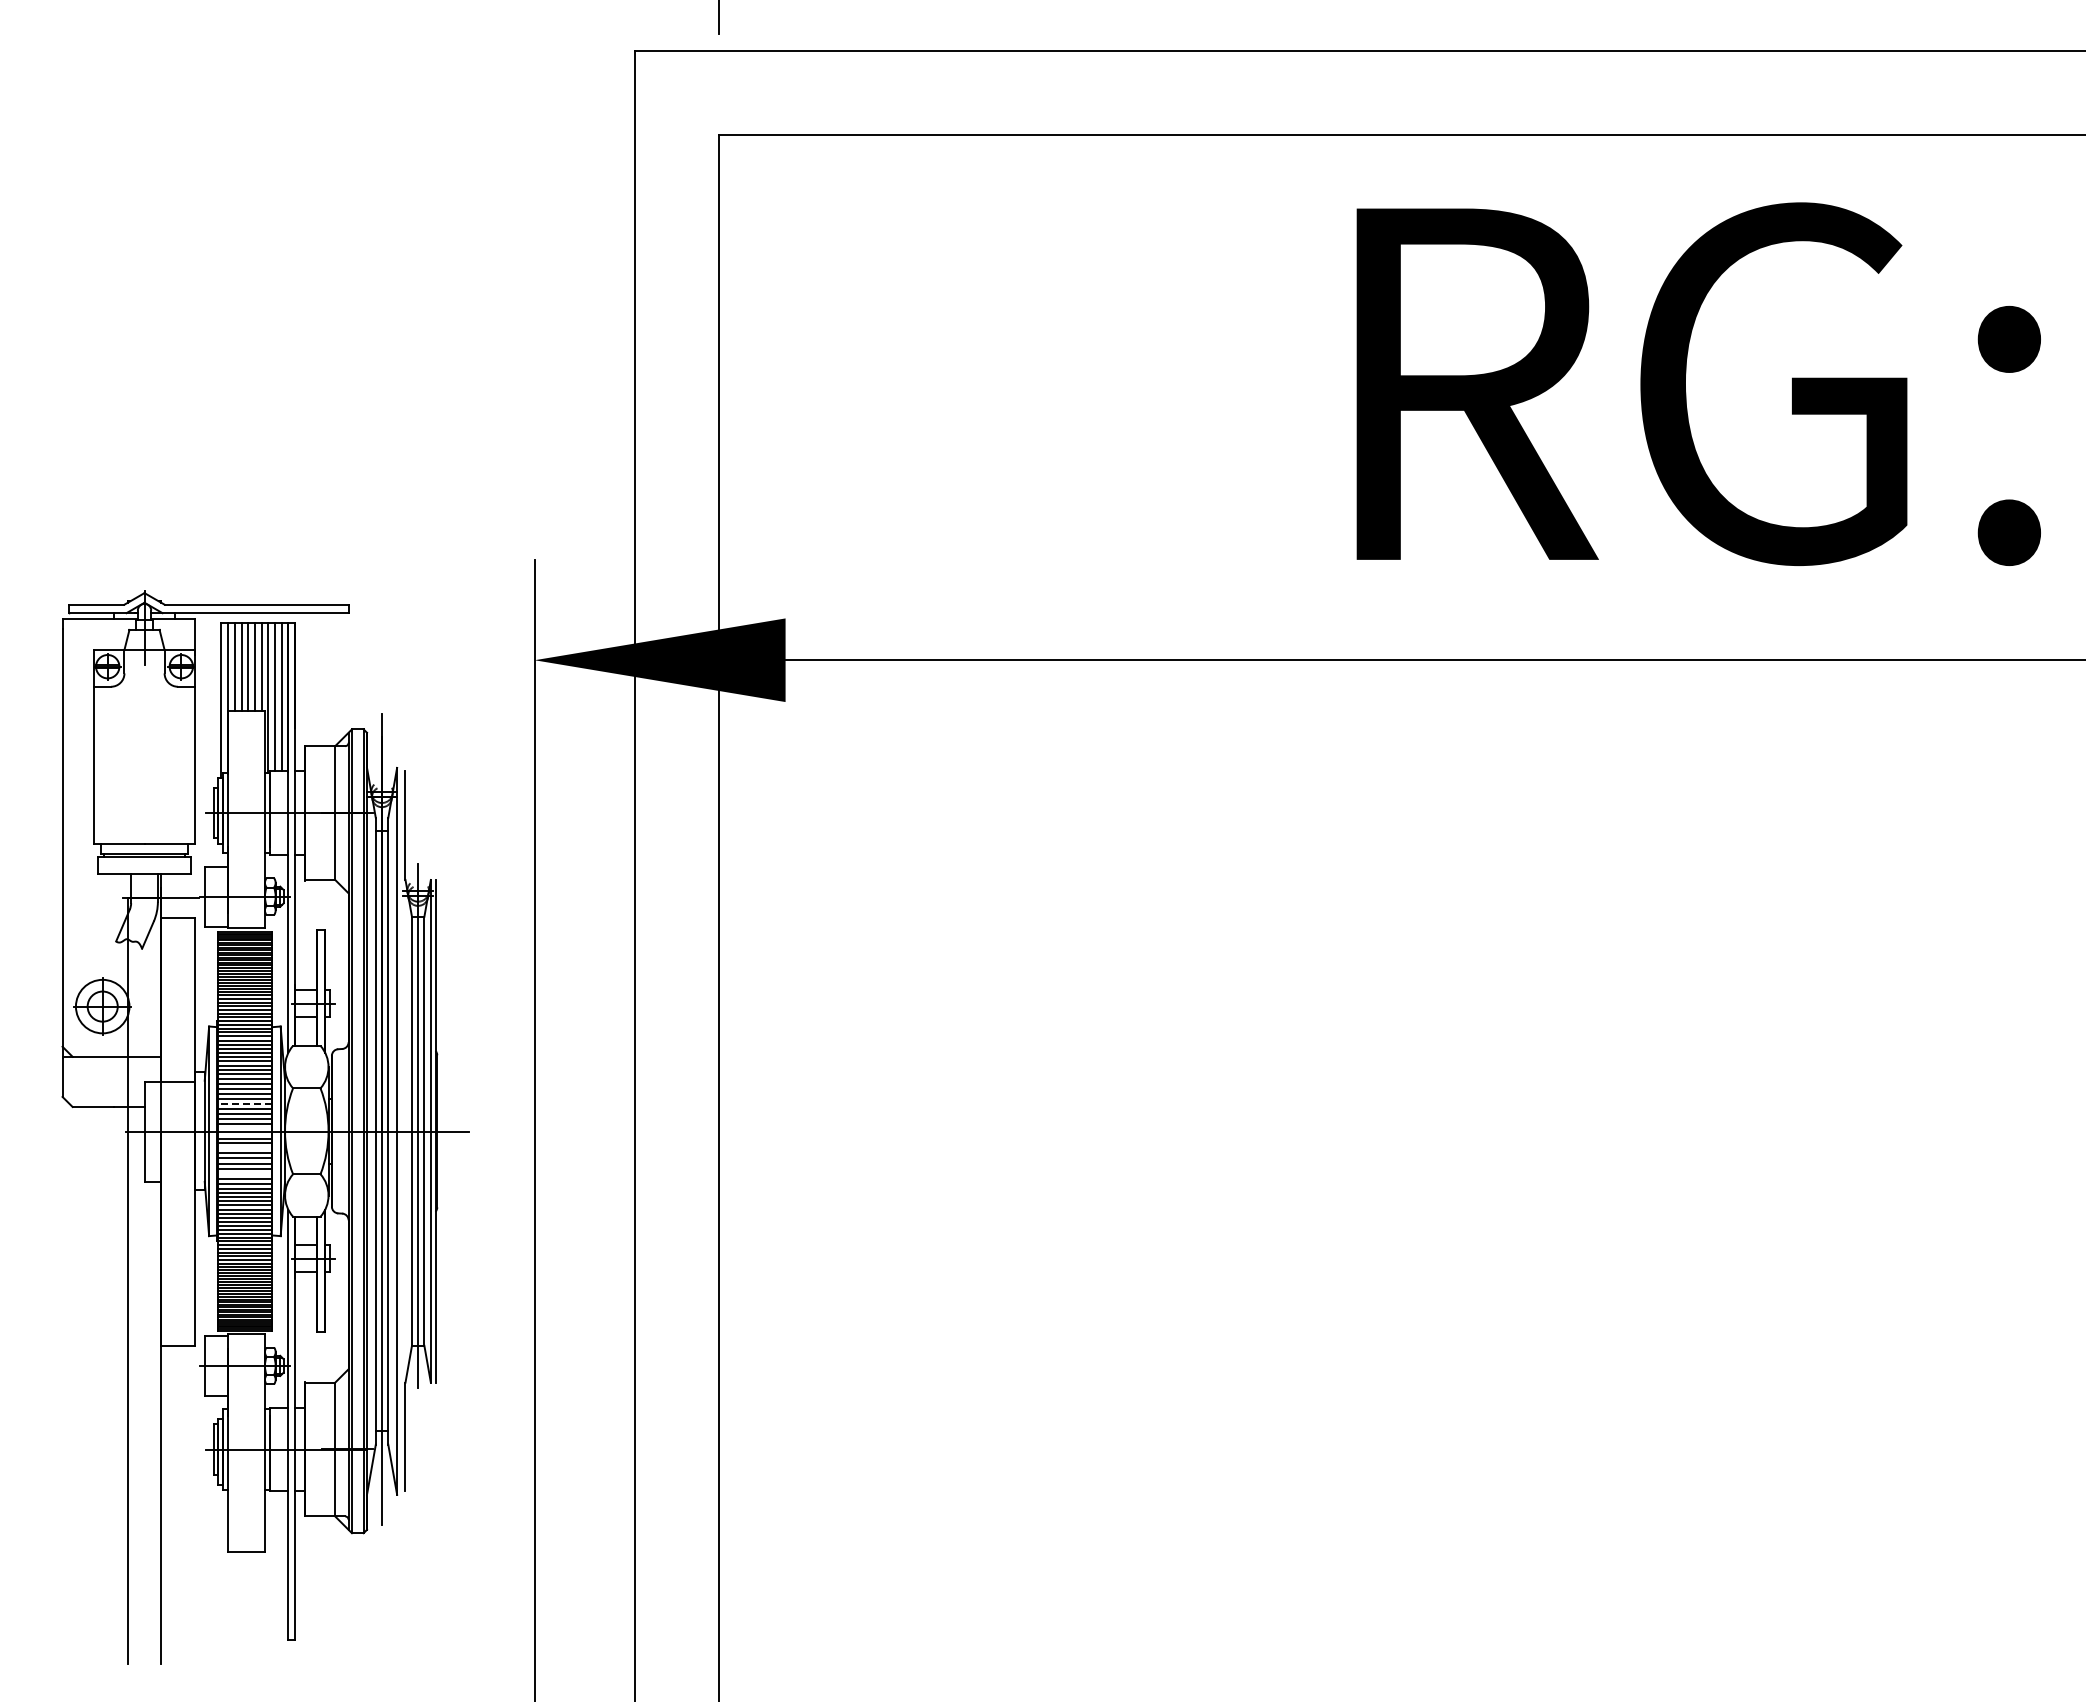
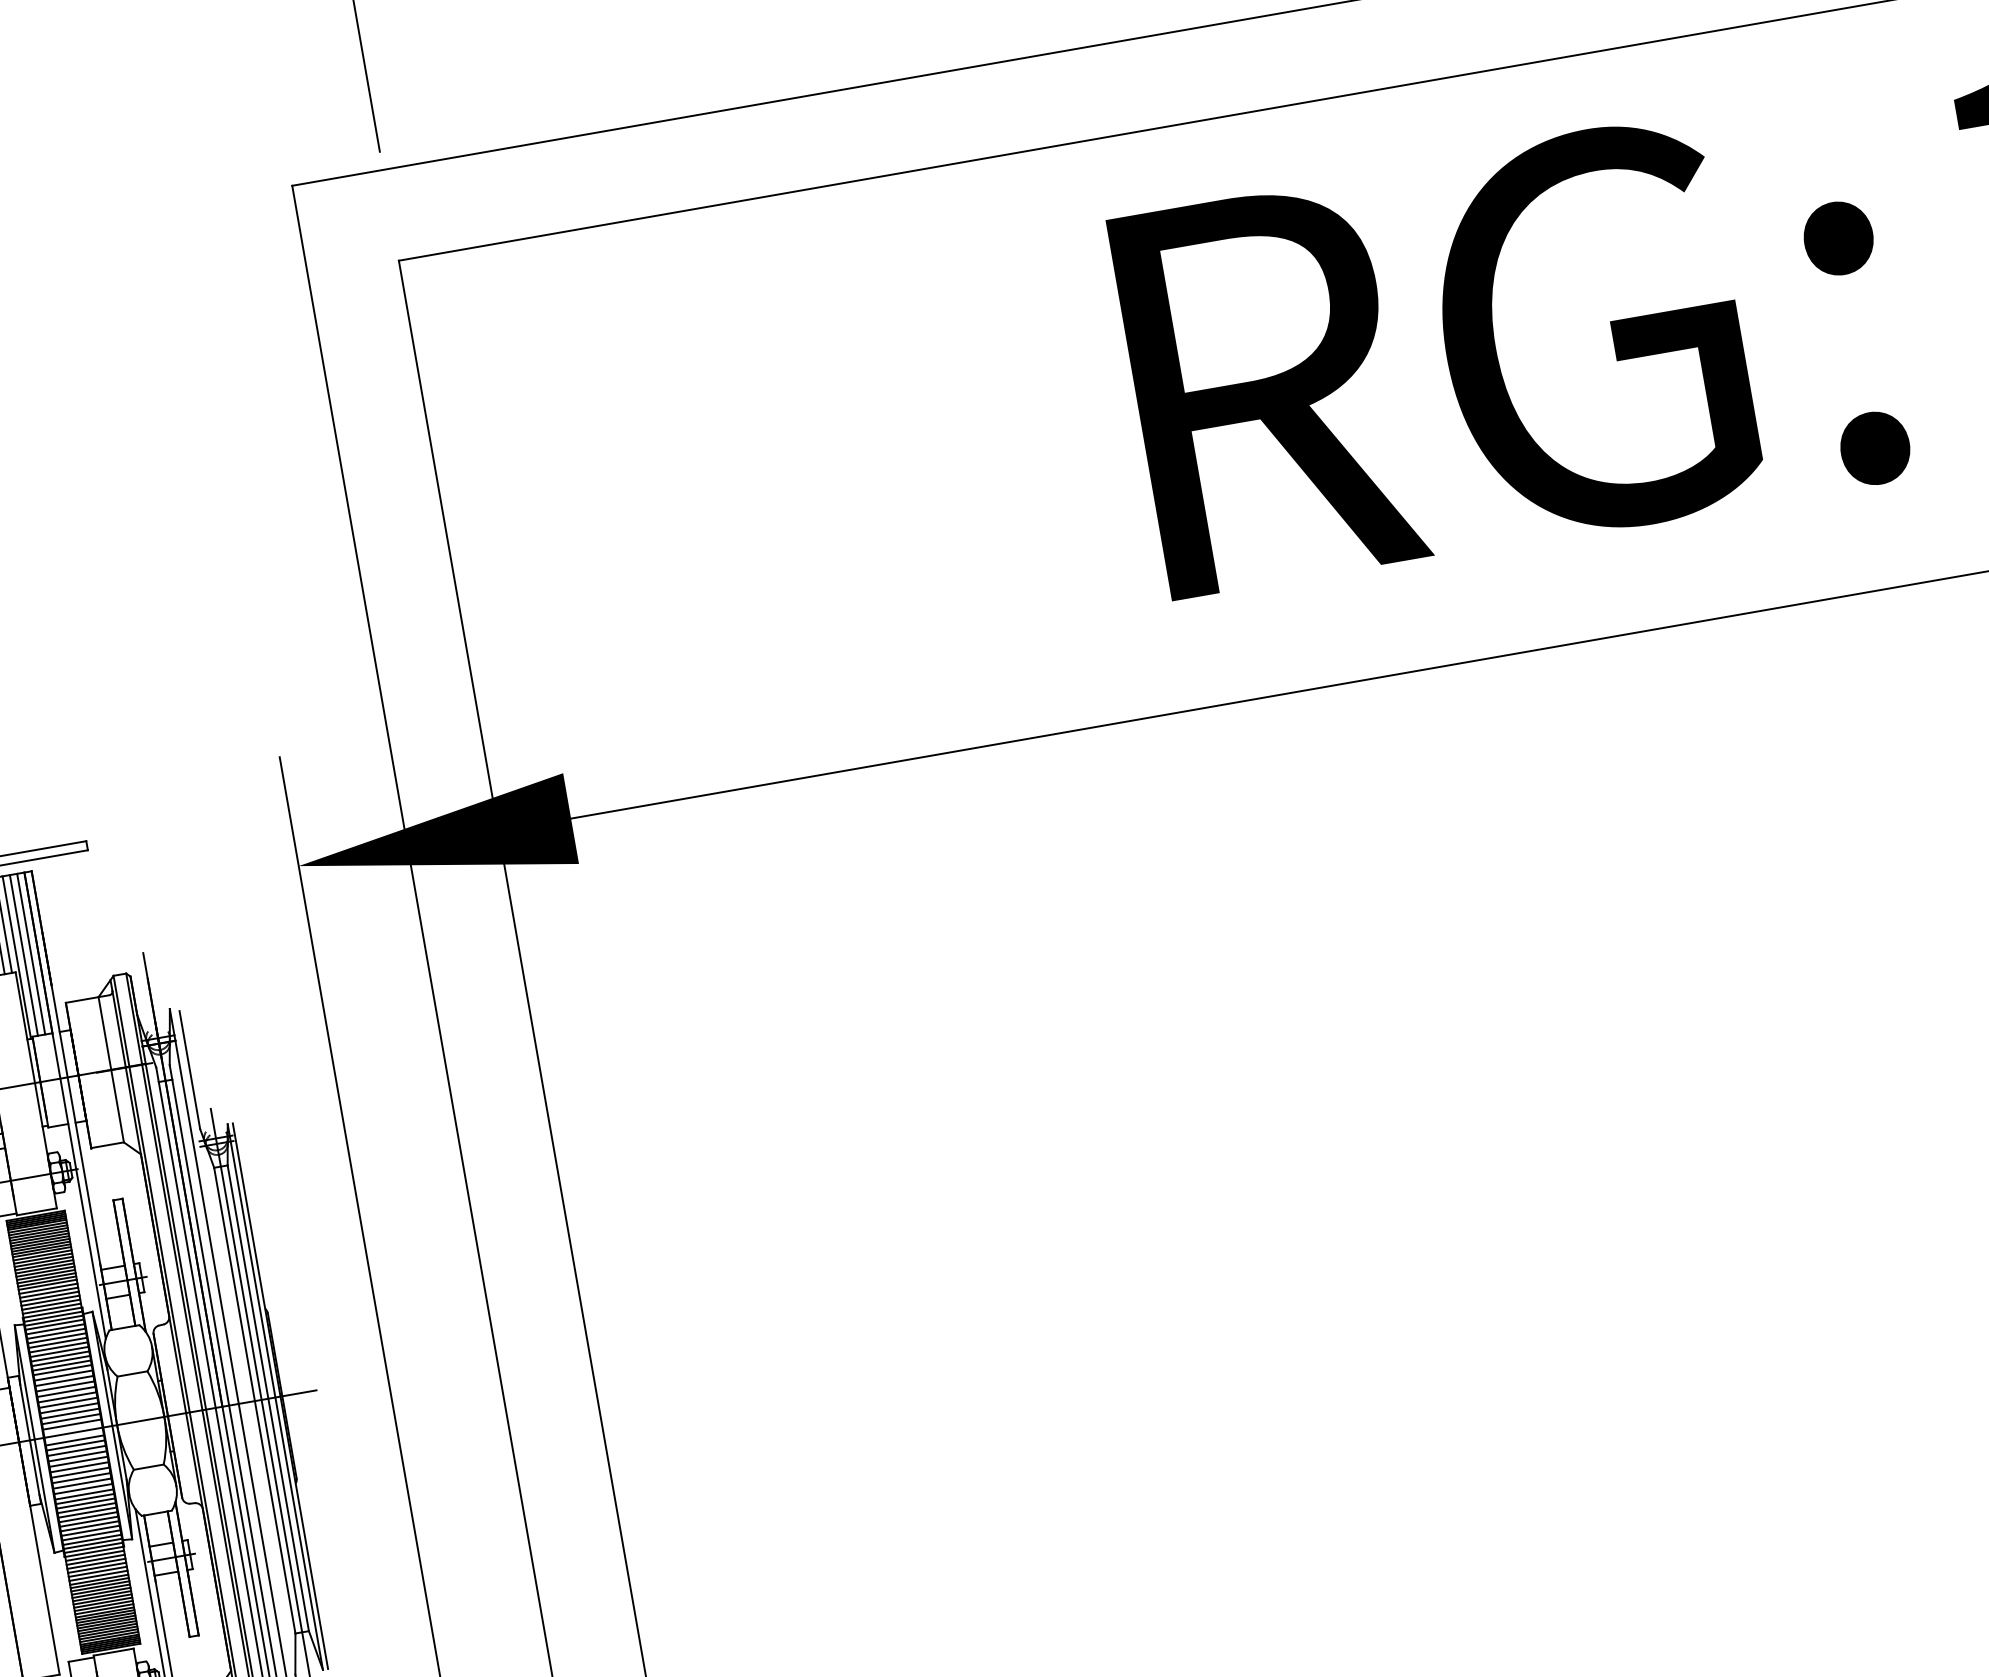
line: (244, 1104) -> (67, 1403), dashed -> solid
line: (244, 1148) -> (76, 1451), added
line: (244, 1173) -> (81, 1478), added

